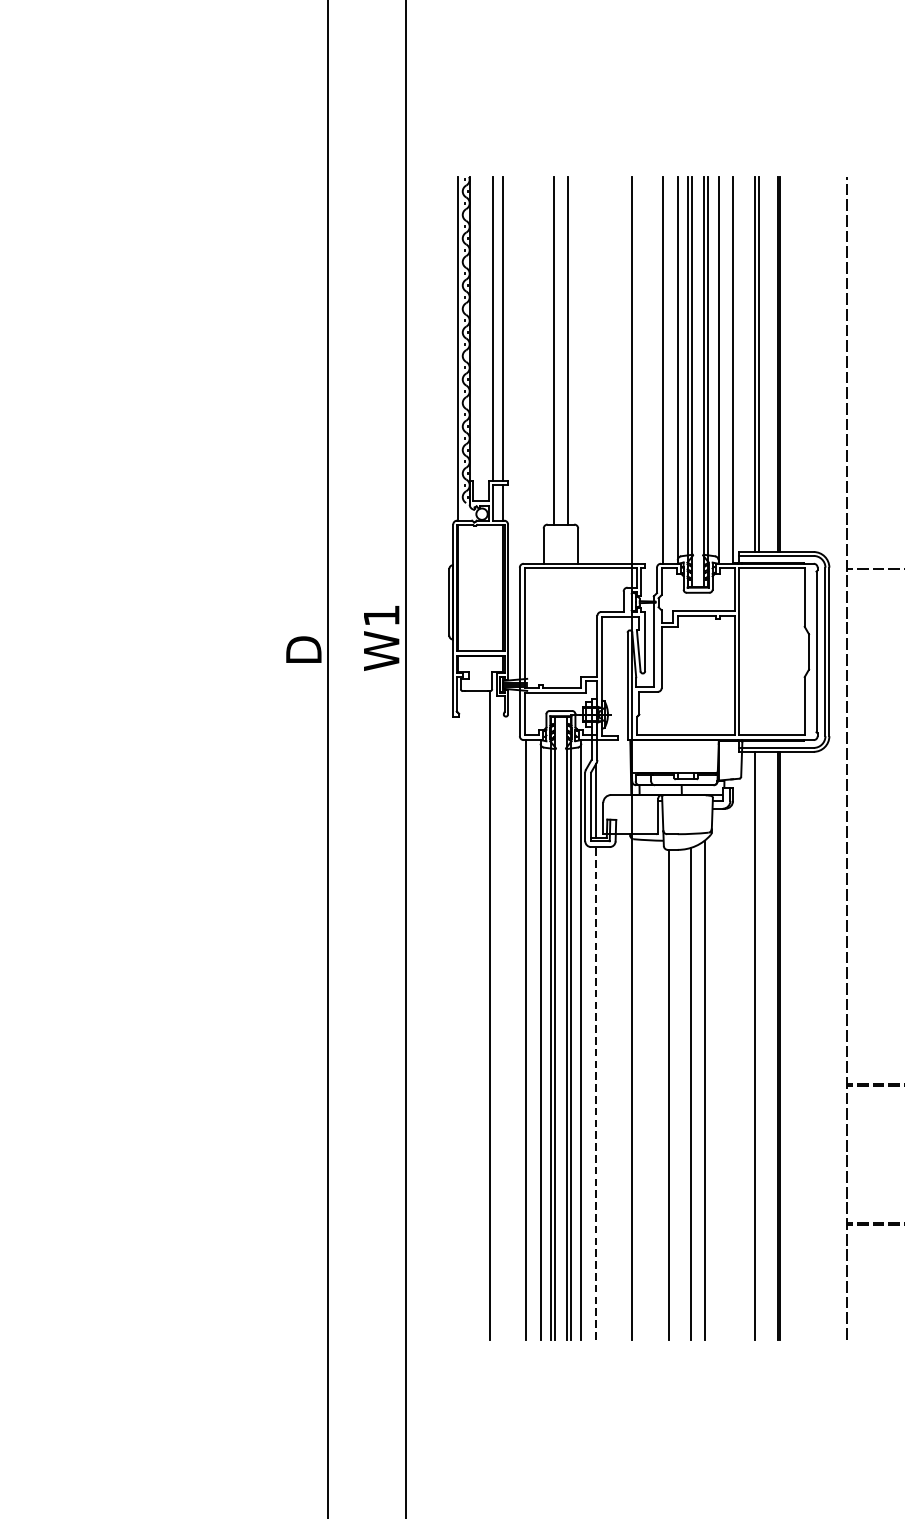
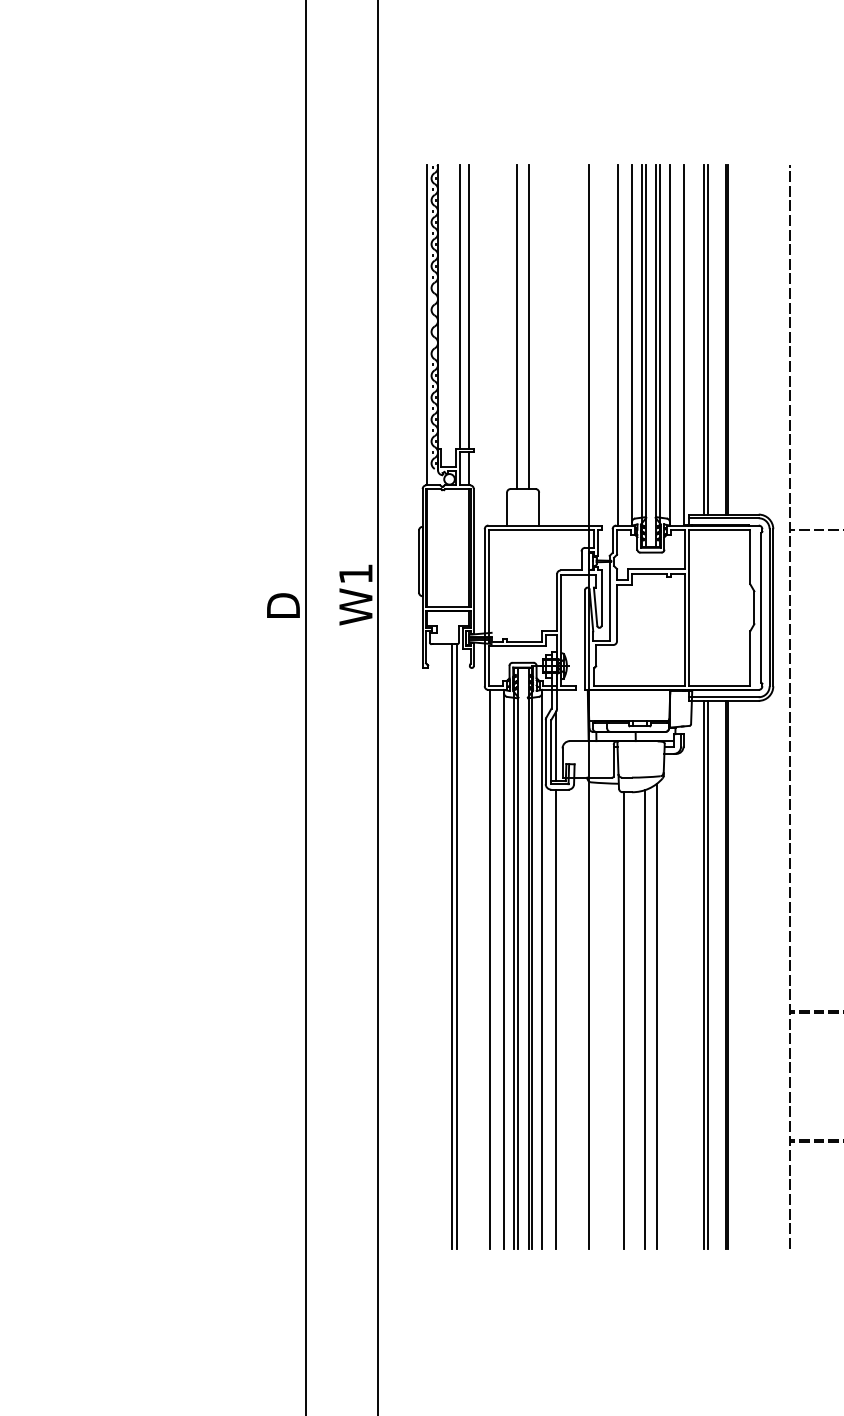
line: (484, 1015) -> (451, 946), added
line: (758, 1045) -> (707, 974), added
line: (595, 1093) -> (555, 1019), dashed -> solid

